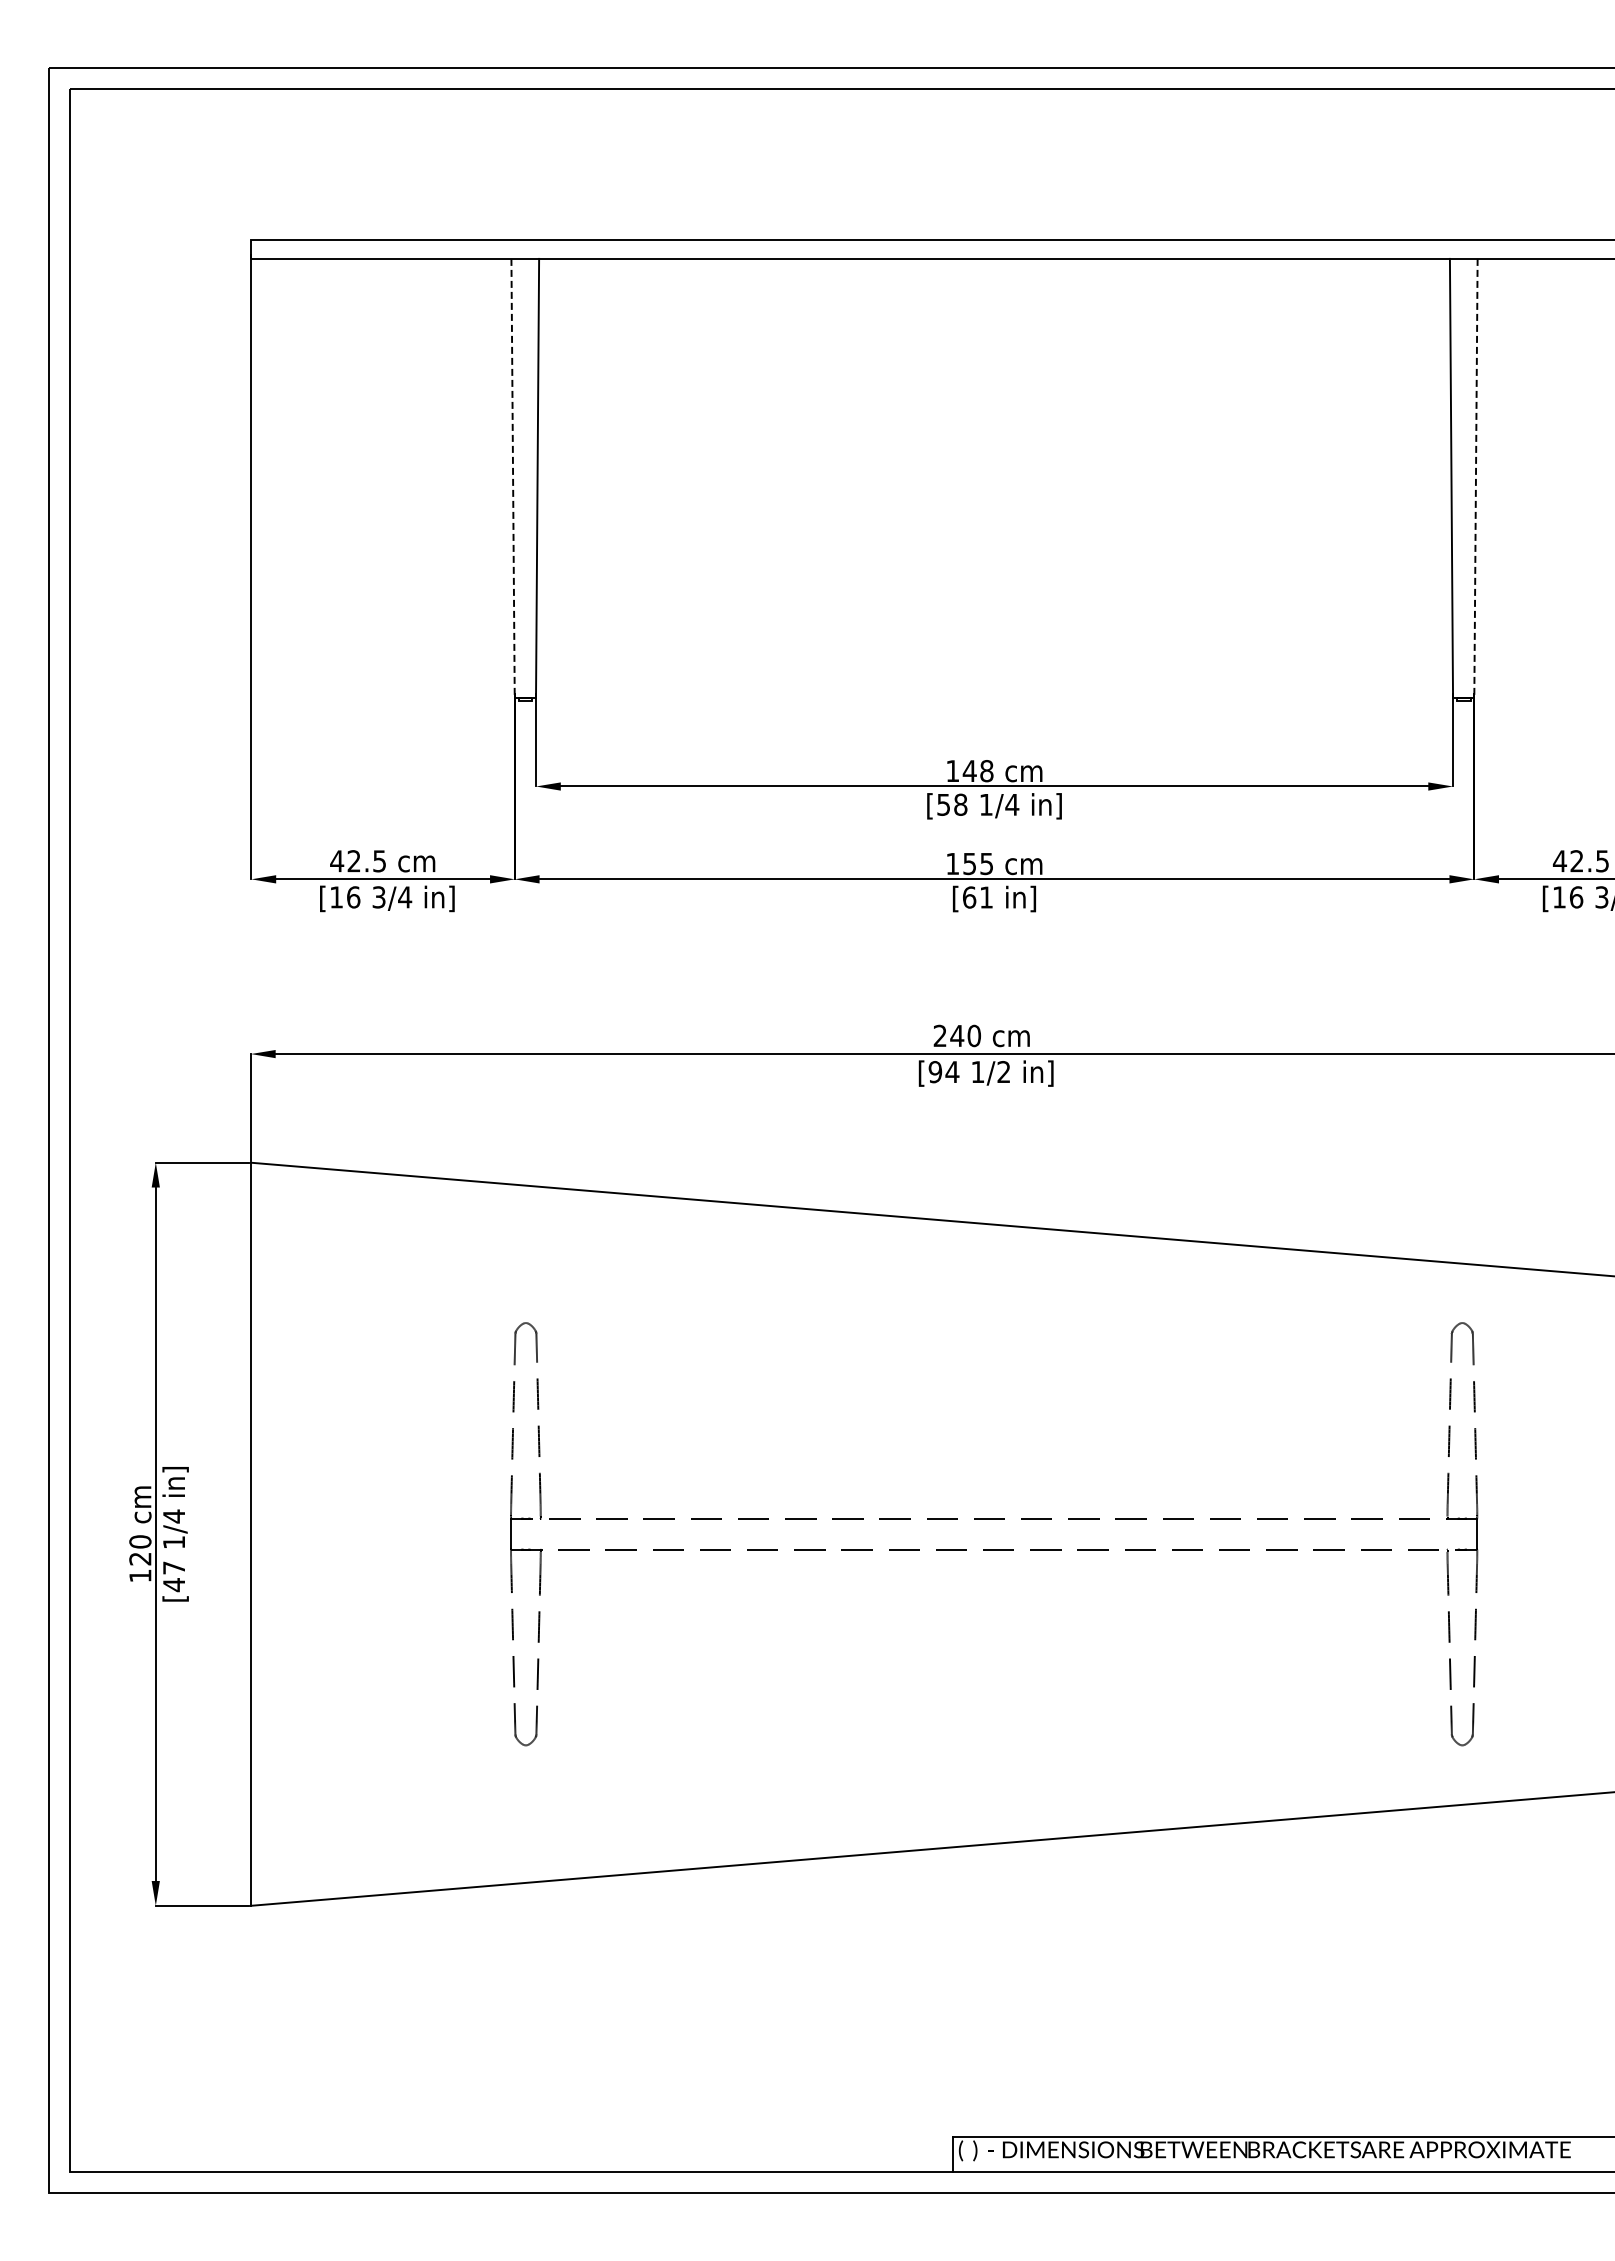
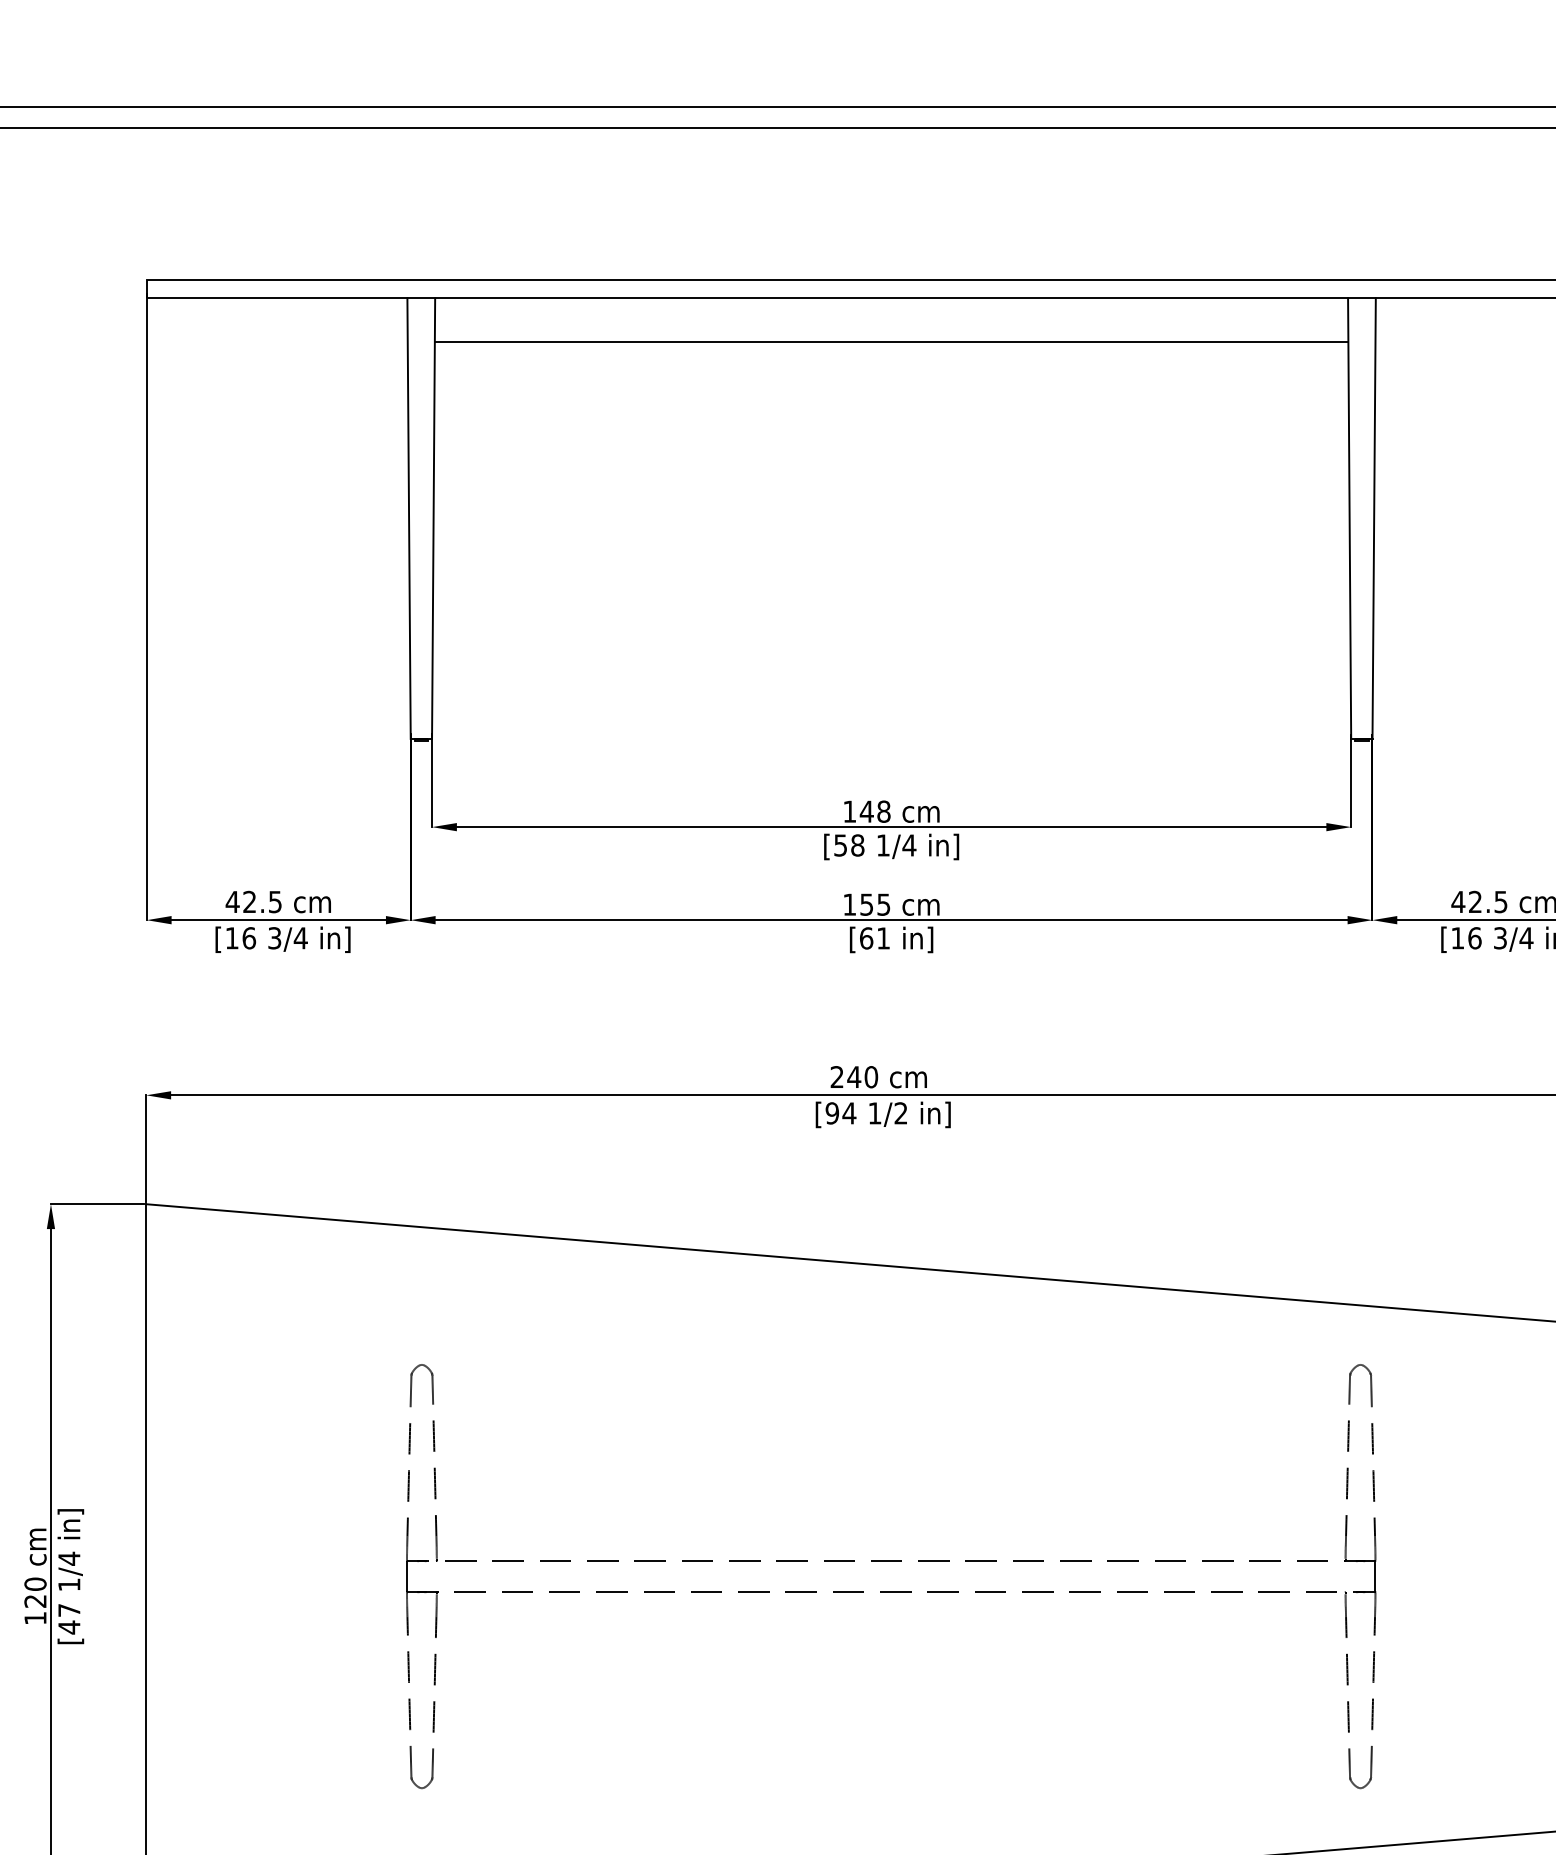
line: (994, 302) -> (891, 342), added
line: (513, 478) -> (409, 518), dashed -> solid
line: (1475, 478) -> (1373, 518), dashed -> solid

